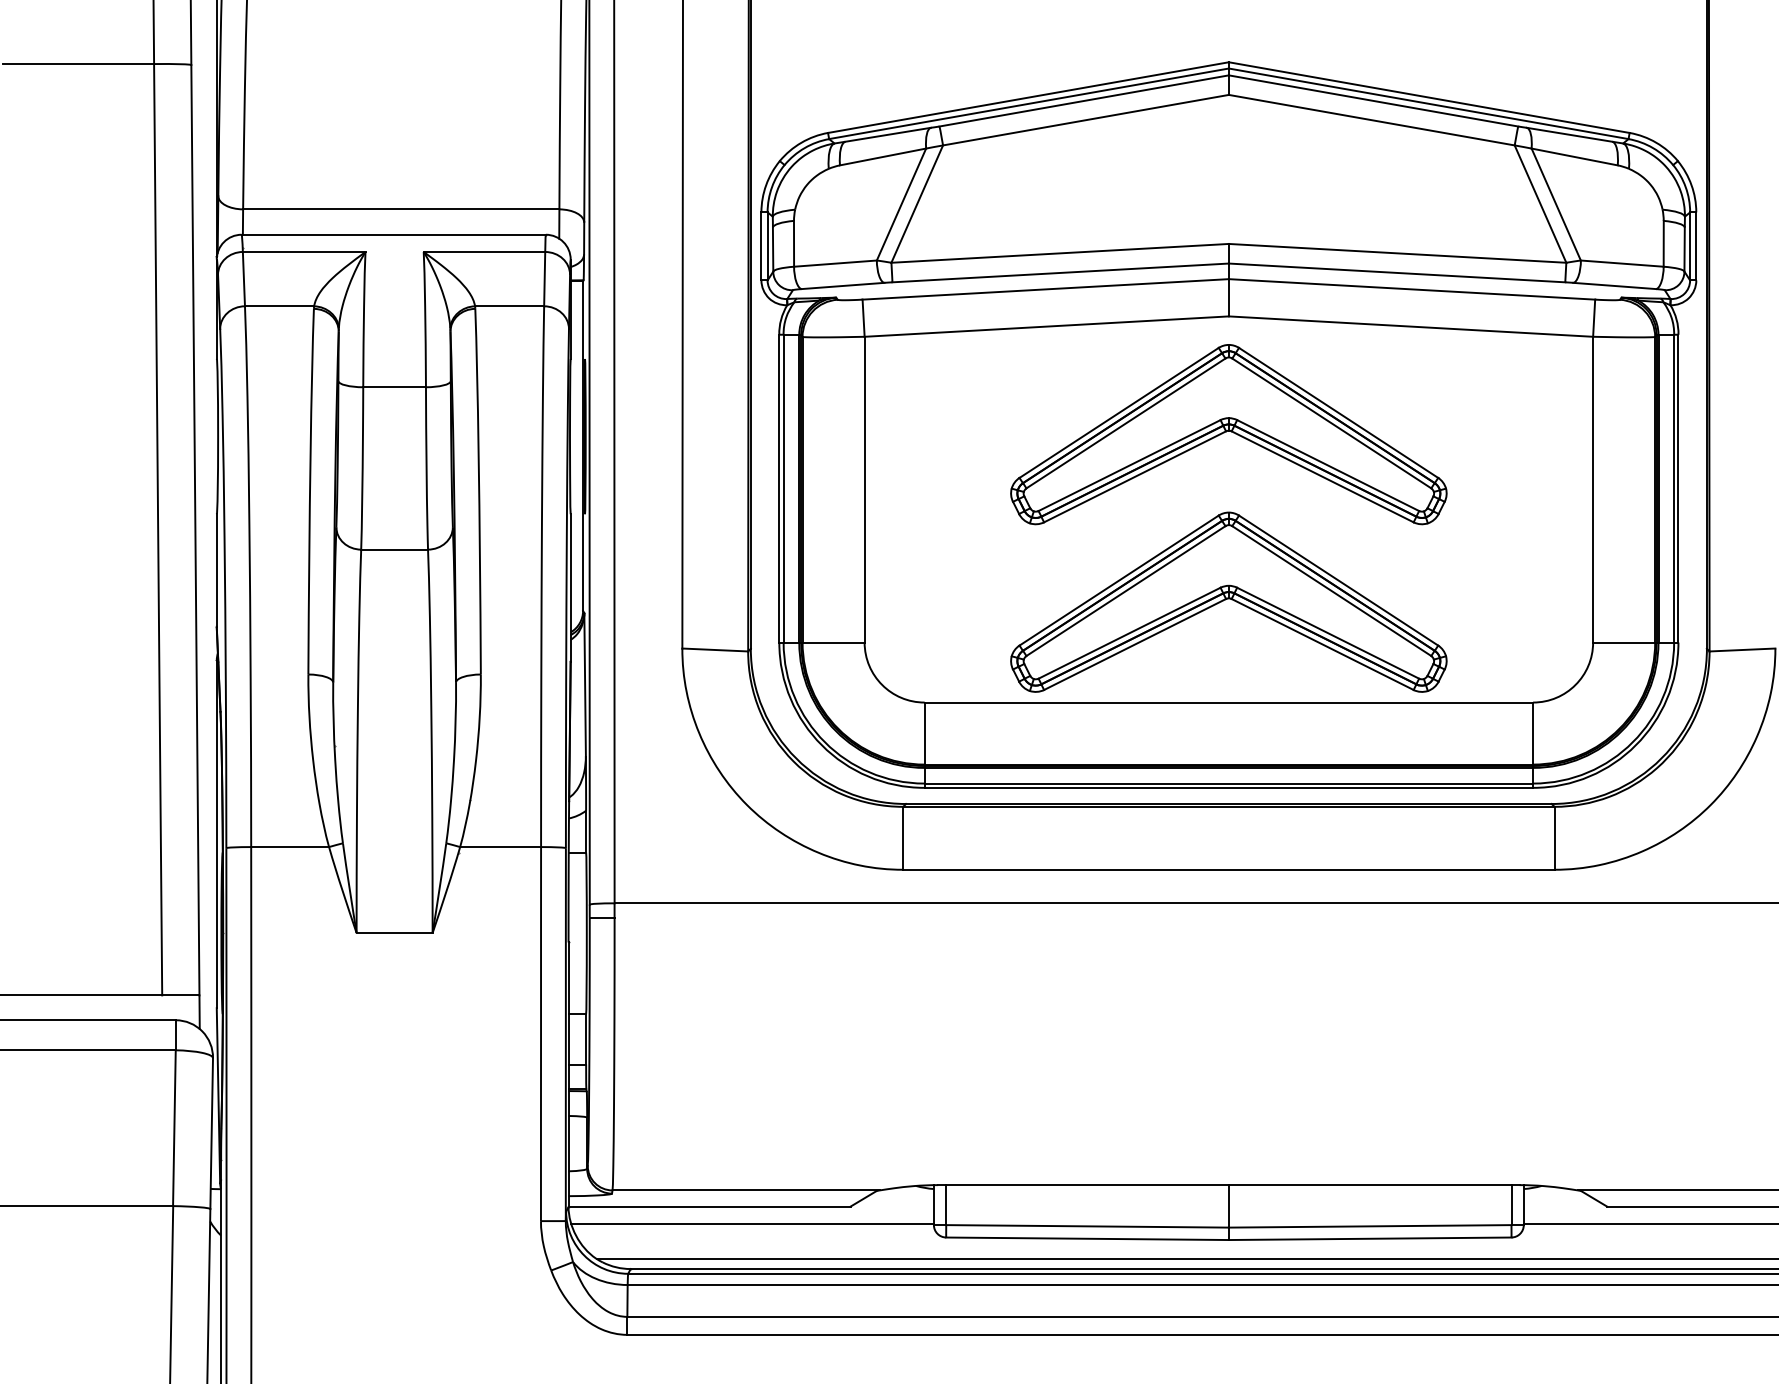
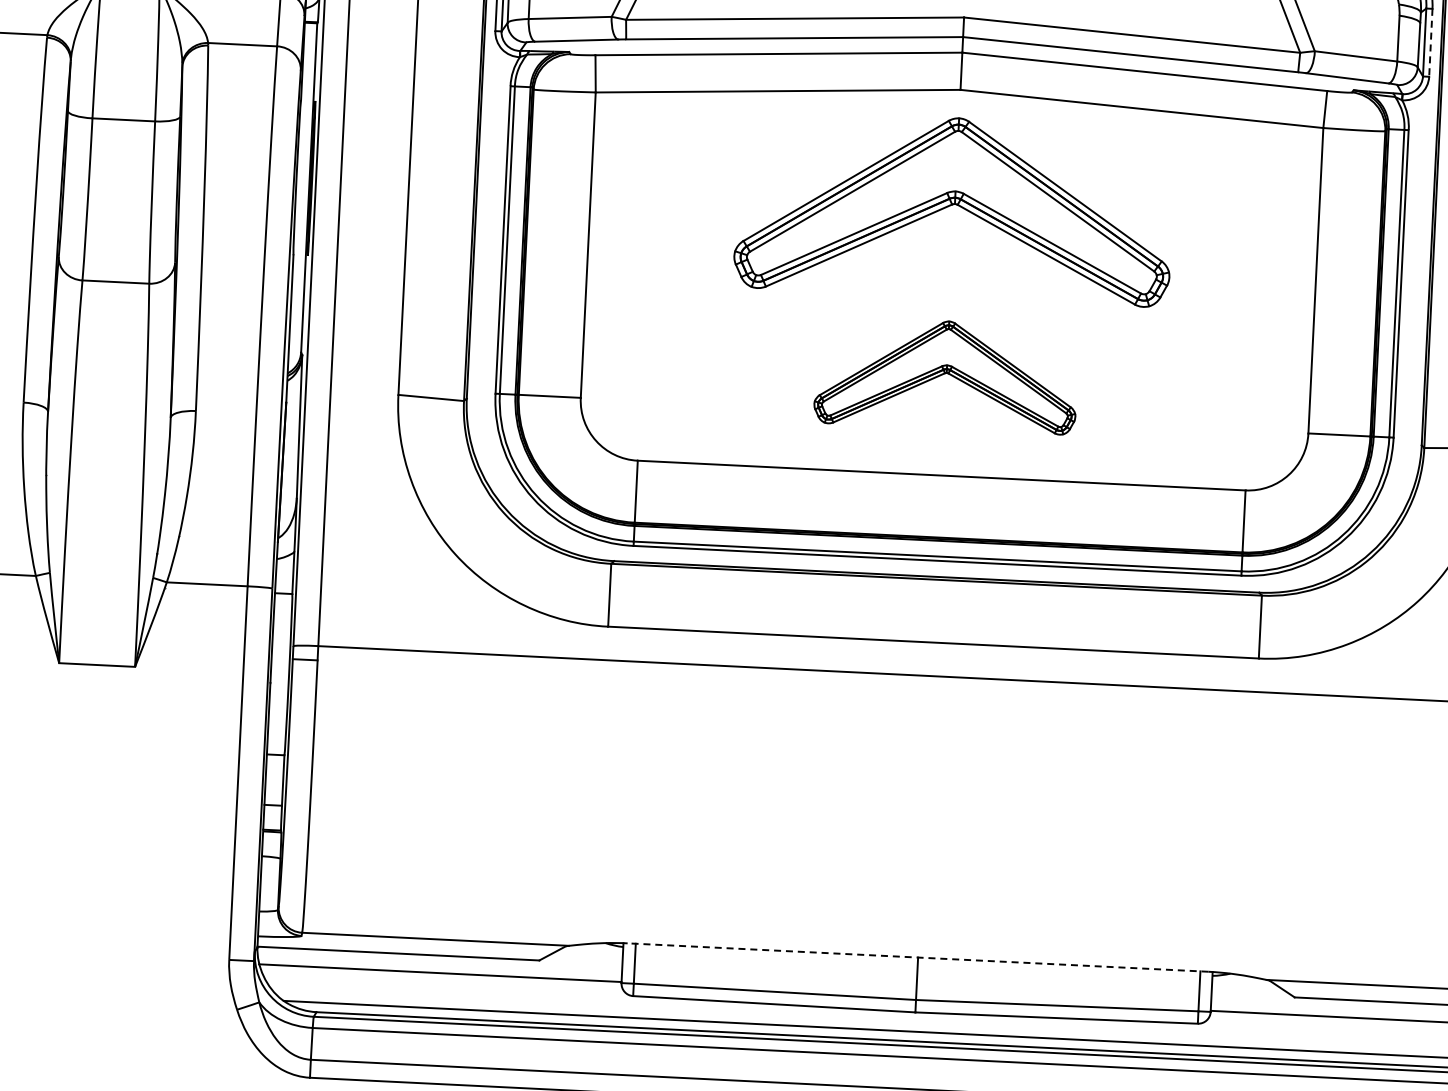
line: (1696, 246) -> (1431, 42), solid -> dashed
part: (1228, 601) -> (946, 374), size x0.6
line: (1228, 1185) -> (917, 957), solid -> dashed

